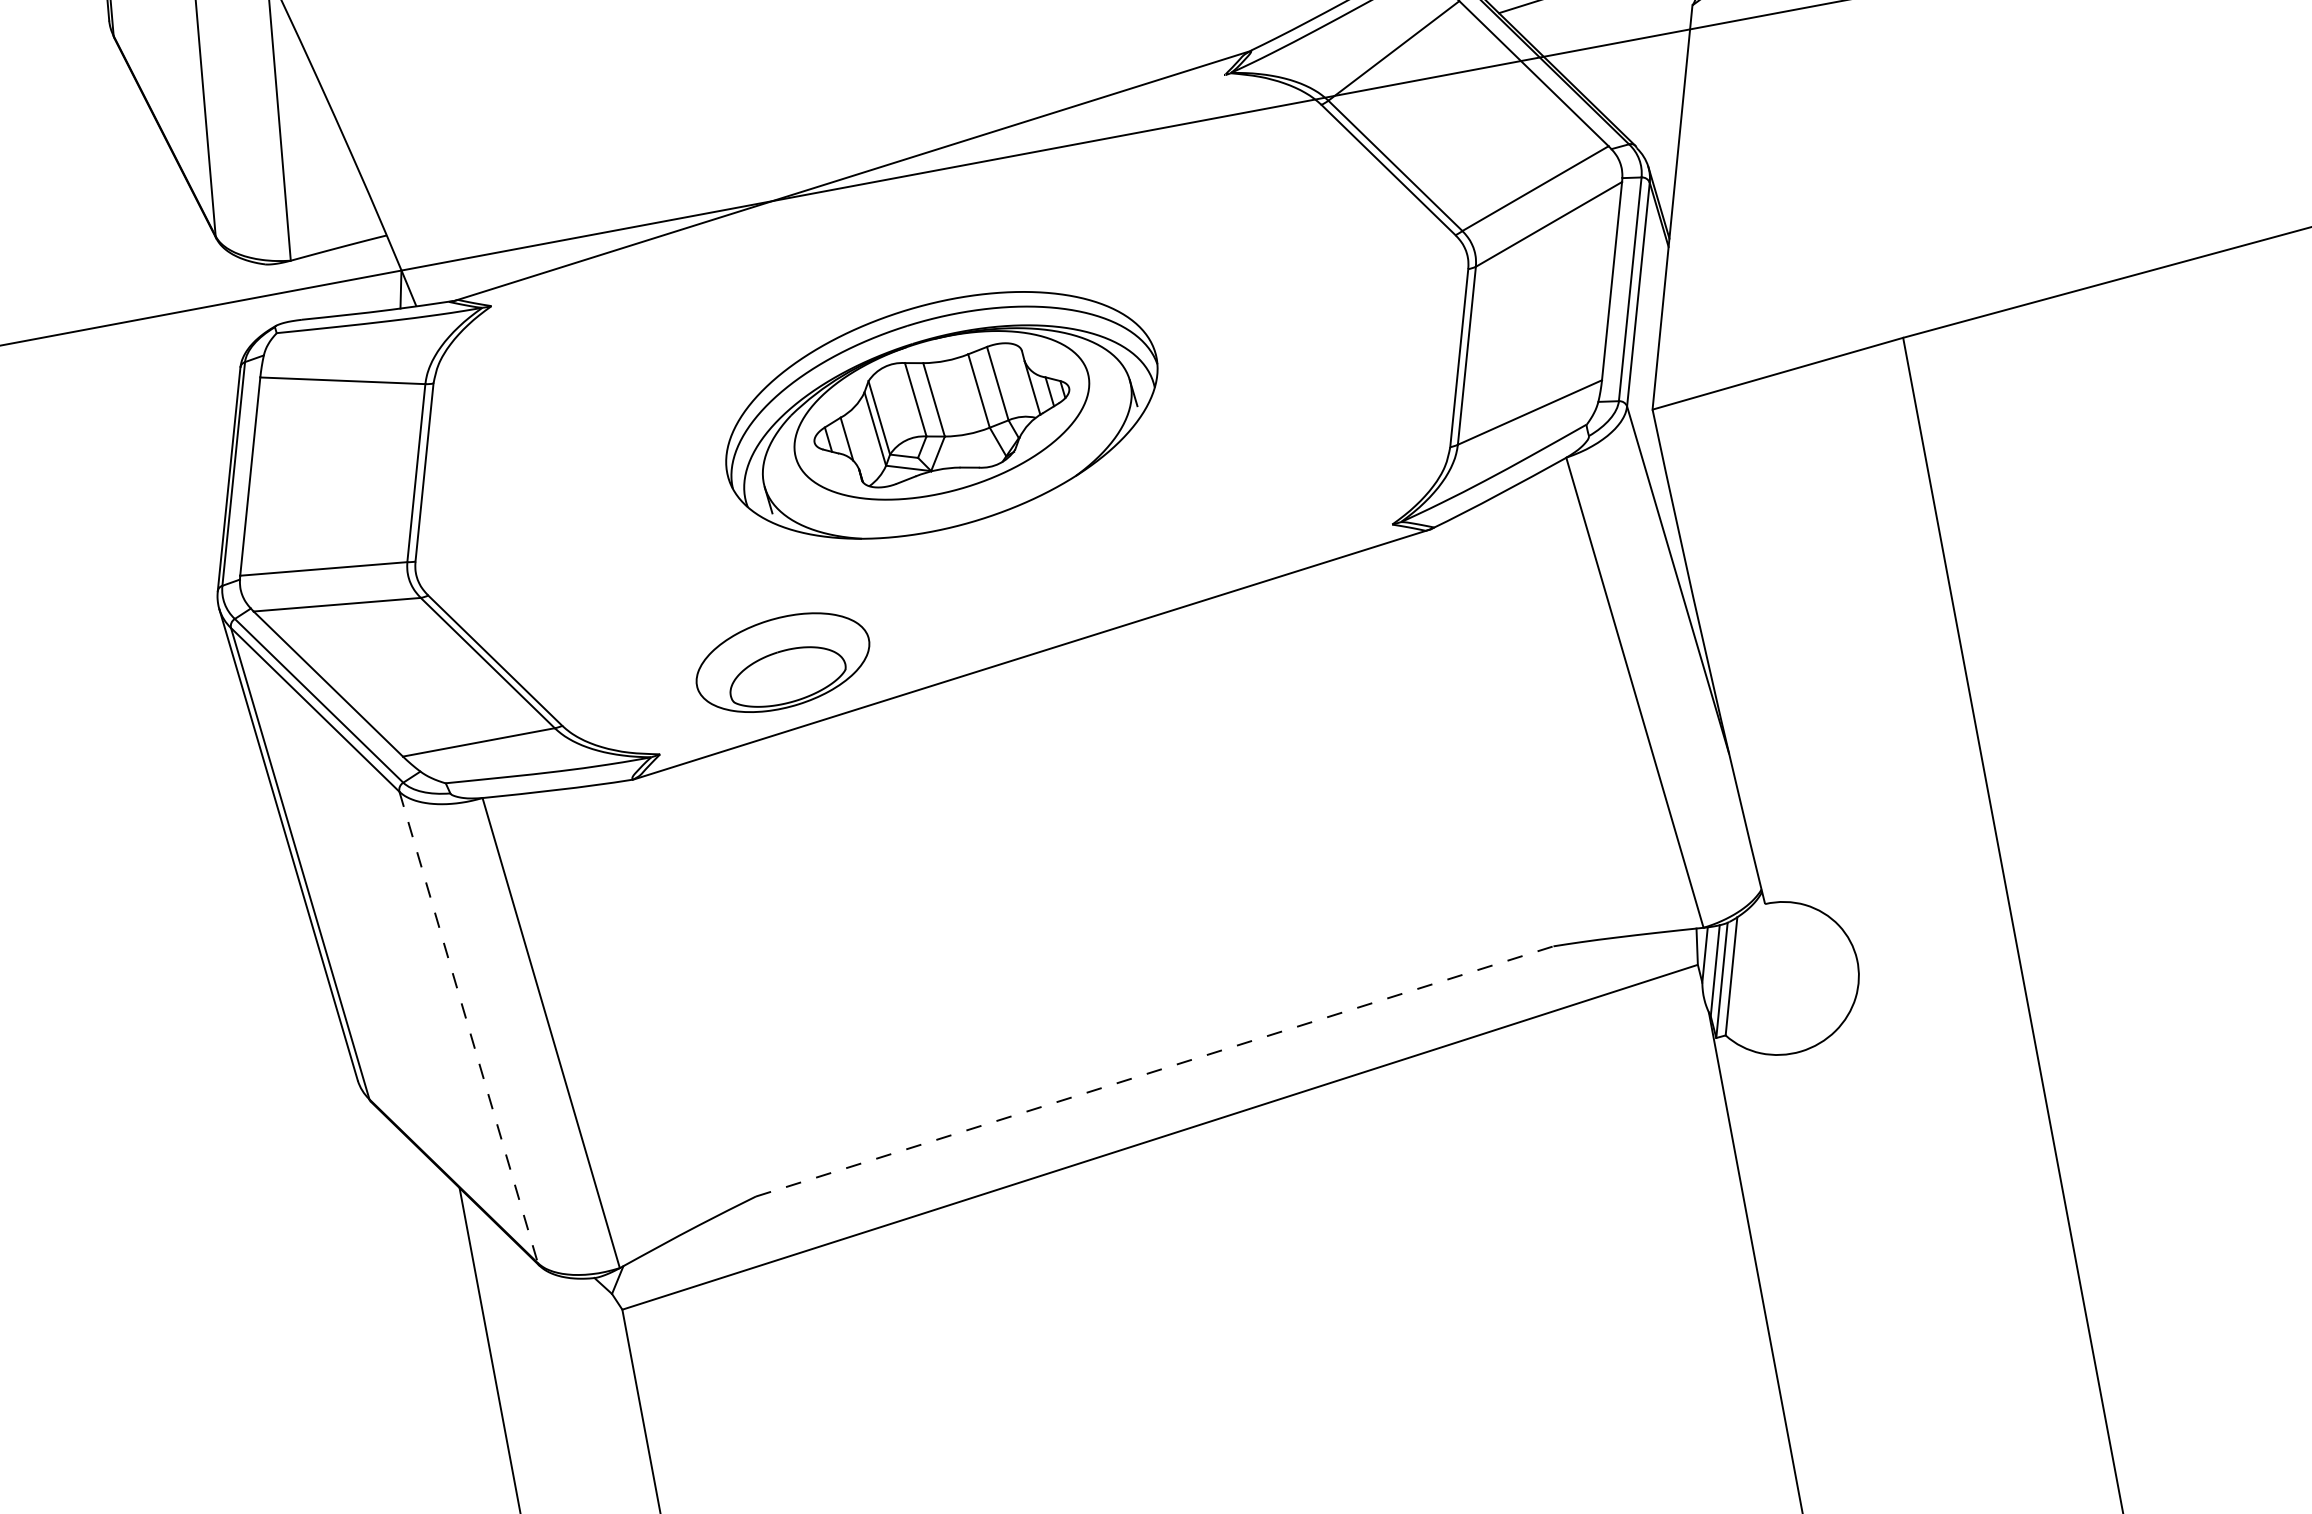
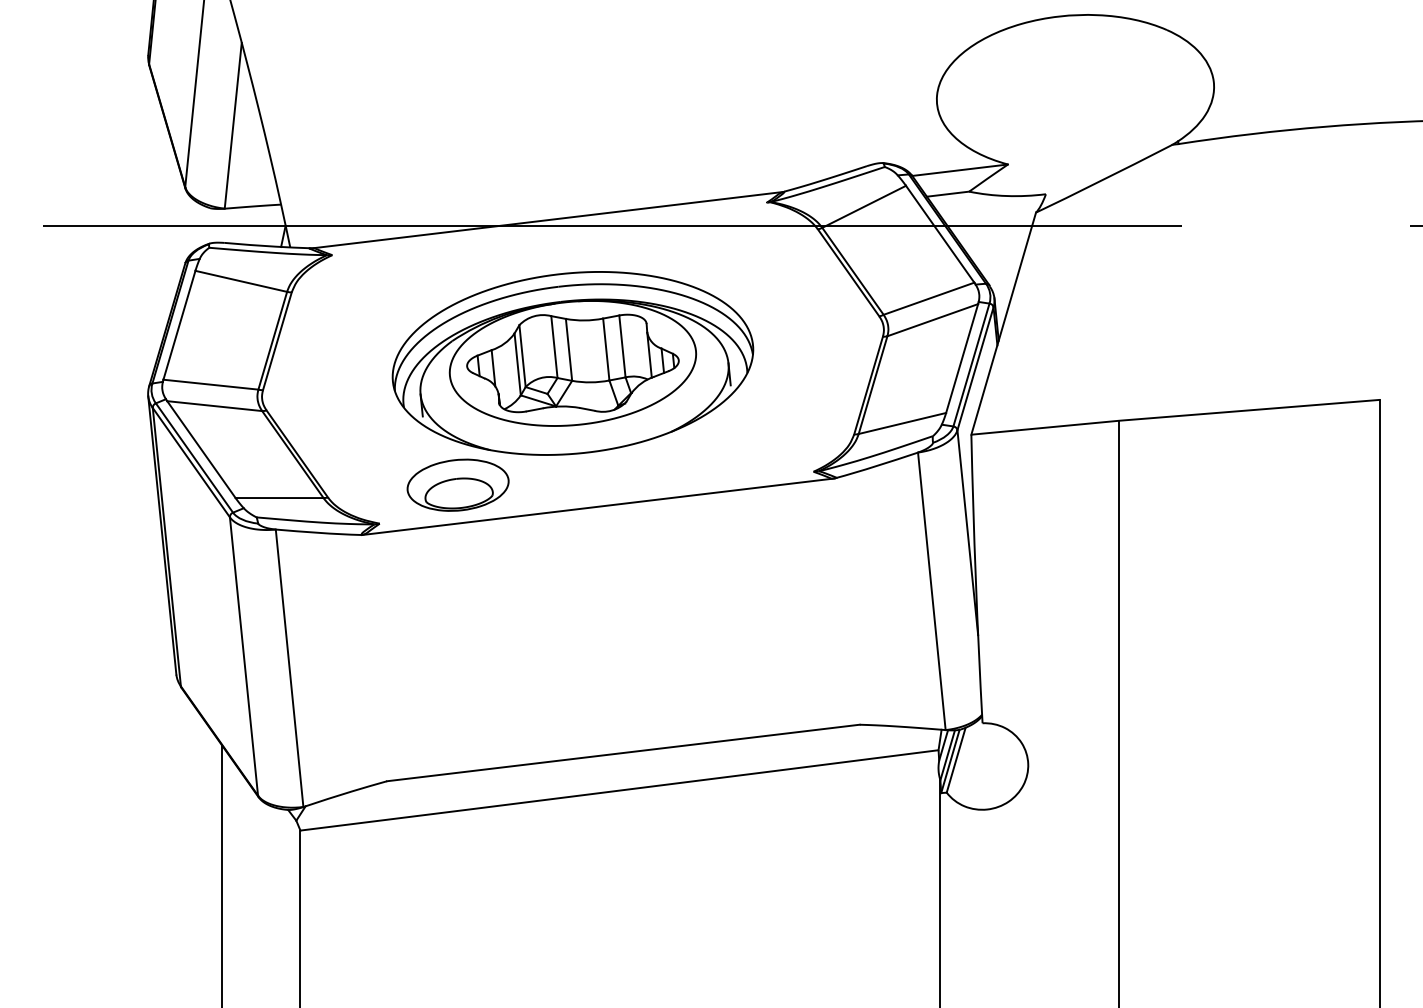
part: (941, 415) -> (572, 363), size x1.43
line: (467, 1027) -> (243, 656), dashed -> solid
line: (1154, 1070) -> (623, 752), dashed -> solid

